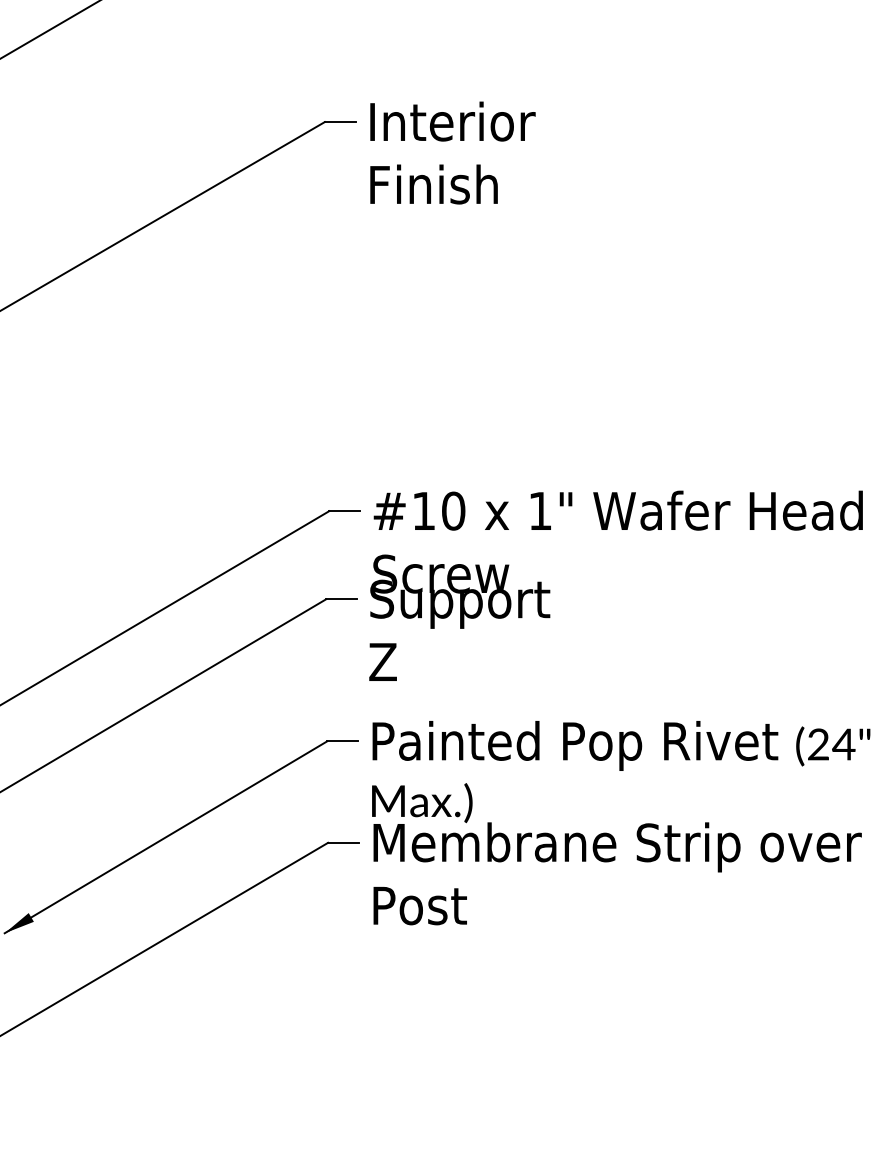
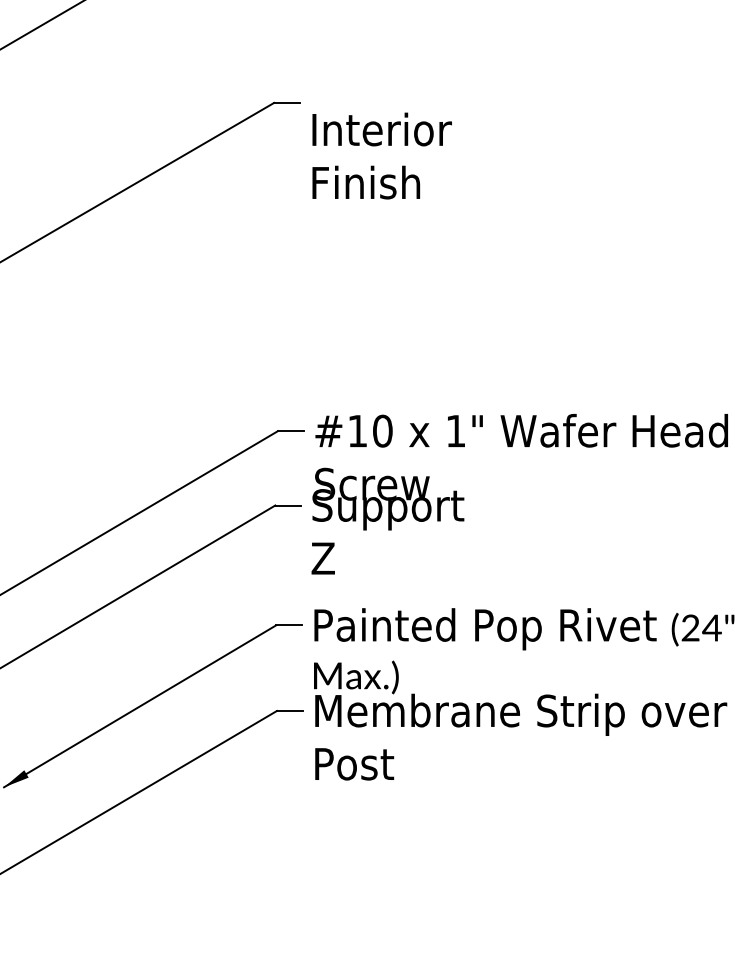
text: (452, 152) -> (381, 155), moved

